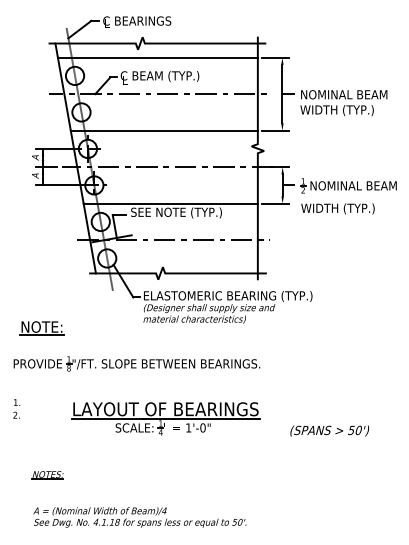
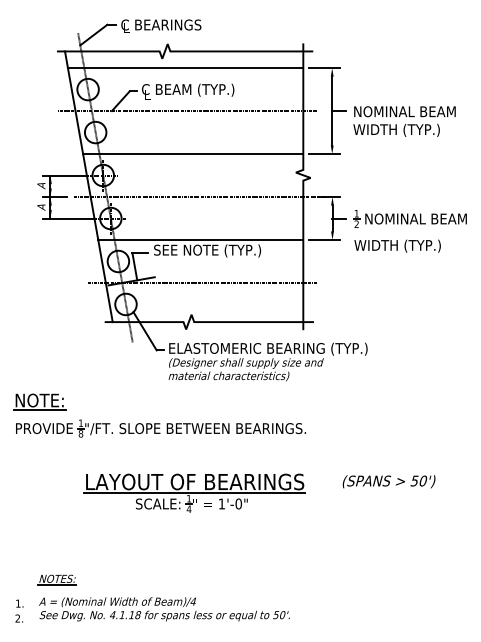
part: (41, 328) -> (39, 402), moved
text: (16, 408) -> (19, 610), moved
text: (329, 430) -> (388, 481), moved
part: (47, 475) -> (56, 579), moved

